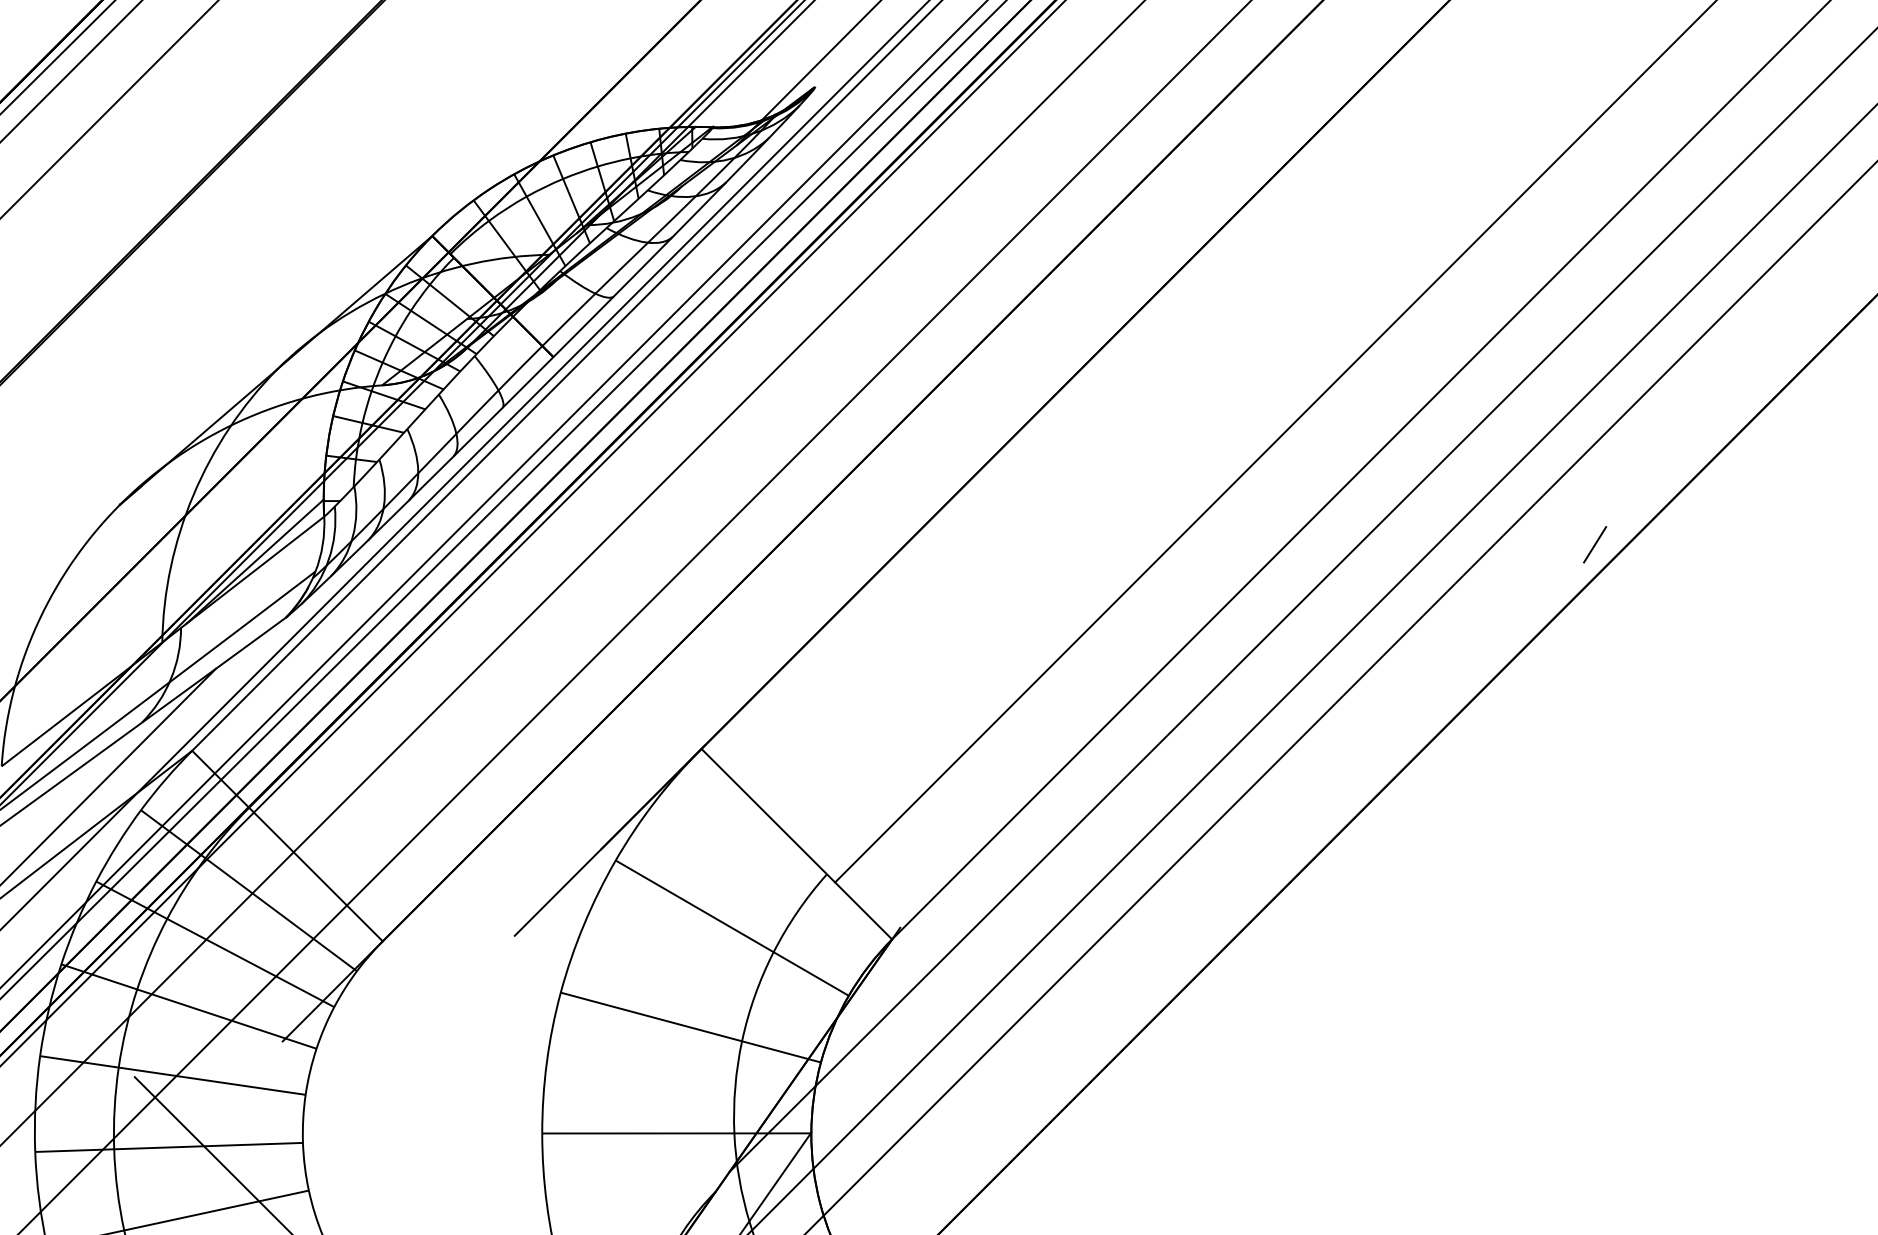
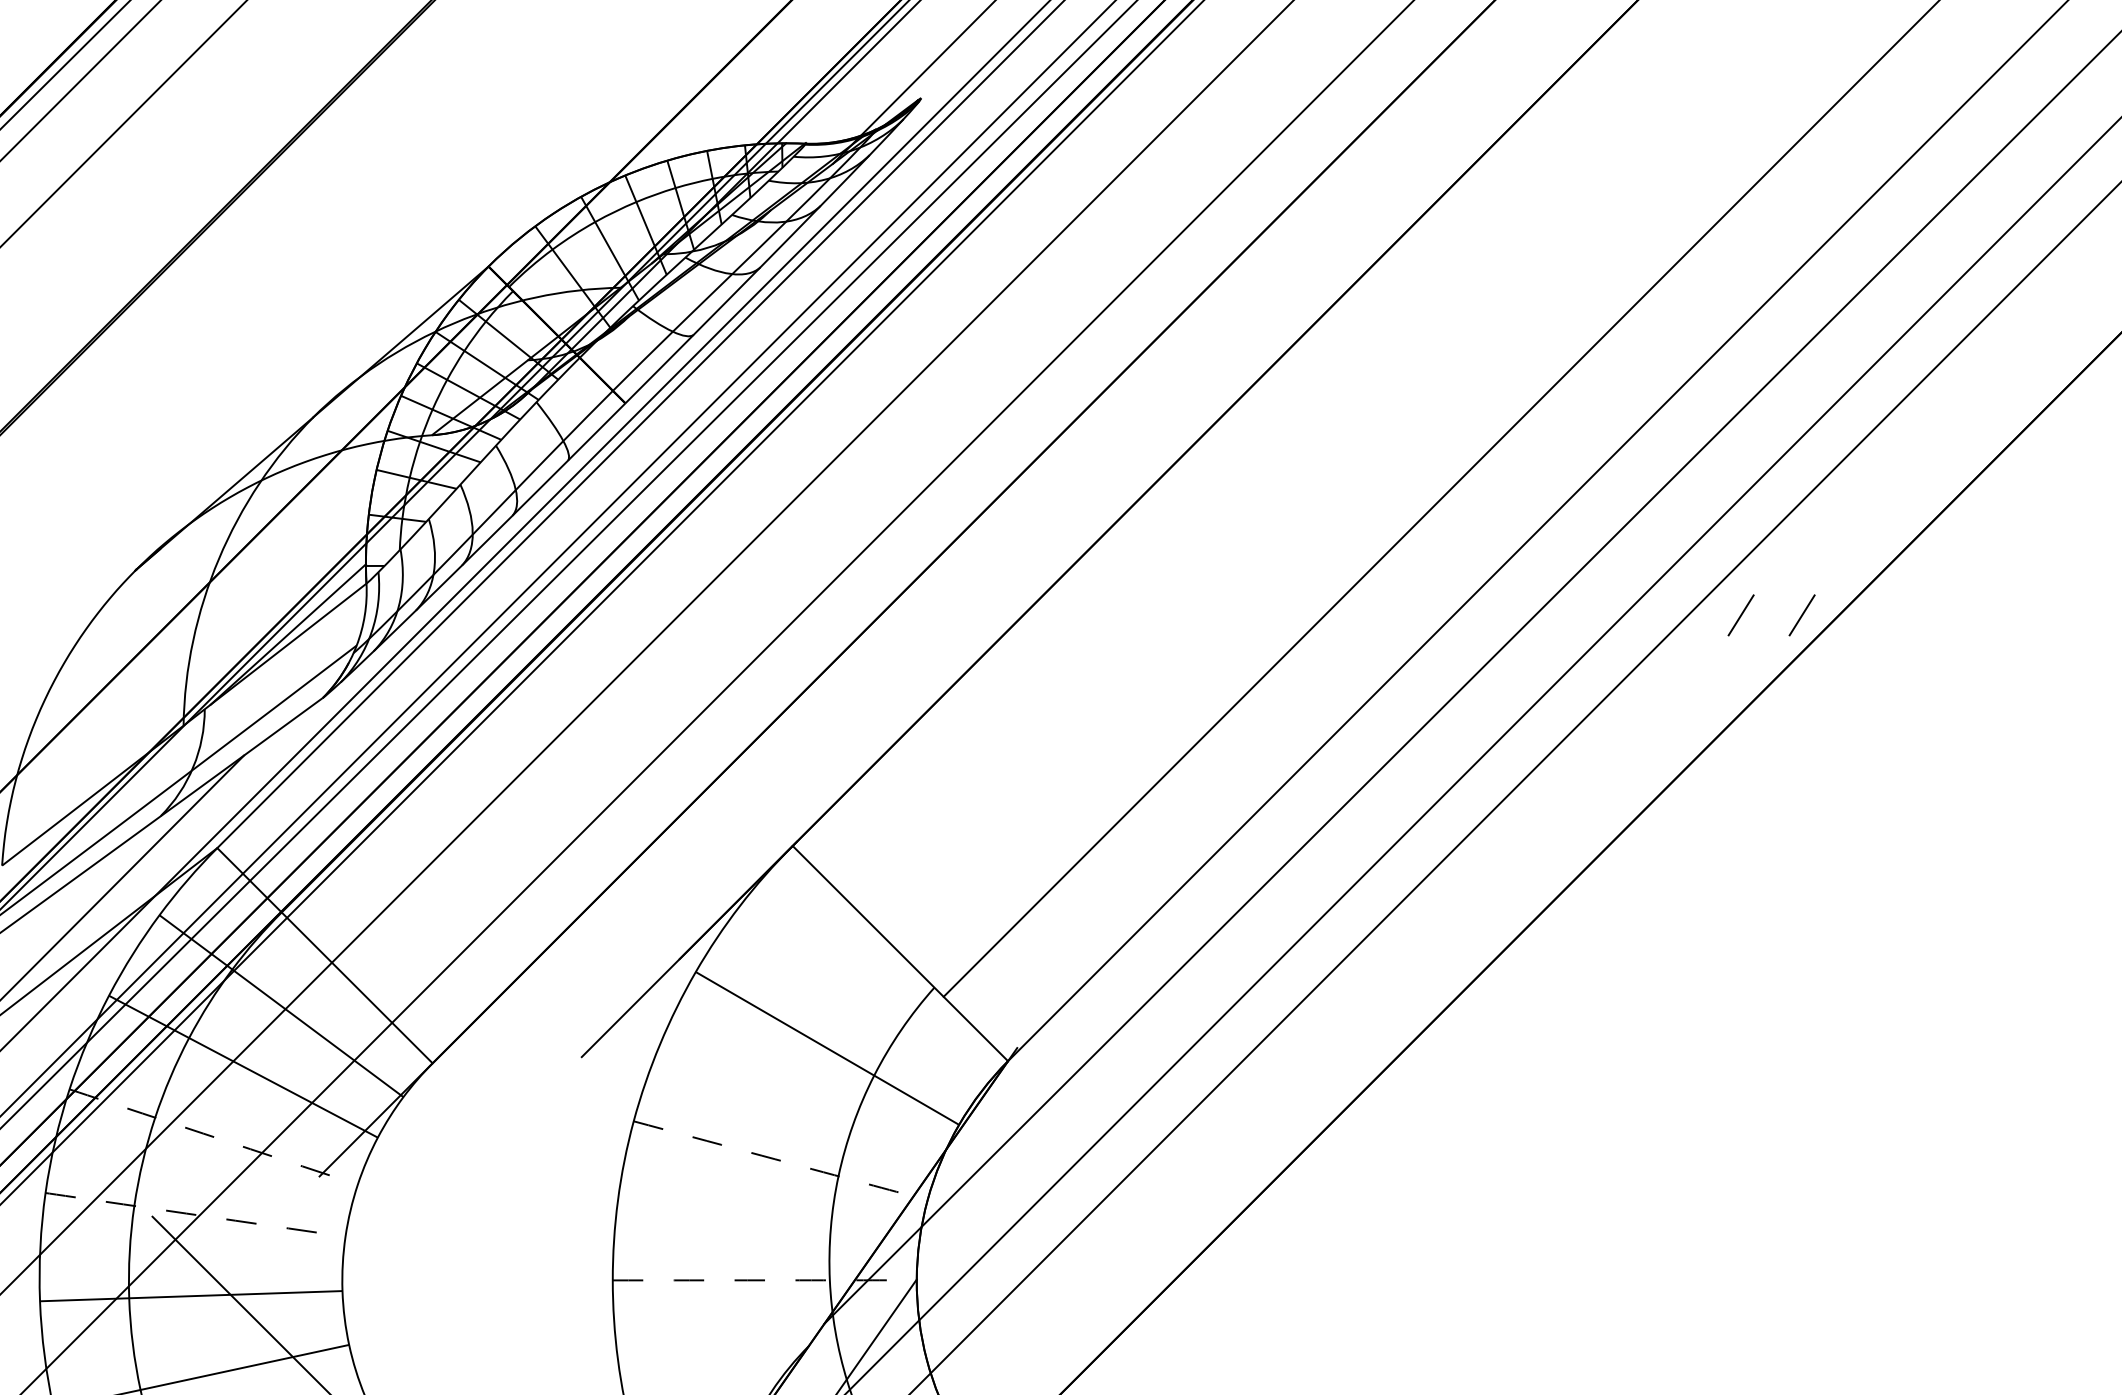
line: (1540, 544) -> (1740, 615), added
arc: (186, 1005) -> (210, 1135), solid -> dashed
arc: (696, 1029) -> (787, 1162), solid -> dashed
arc: (169, 1075) -> (191, 1214), solid -> dashed
arc: (684, 1133) -> (773, 1280), solid -> dashed

